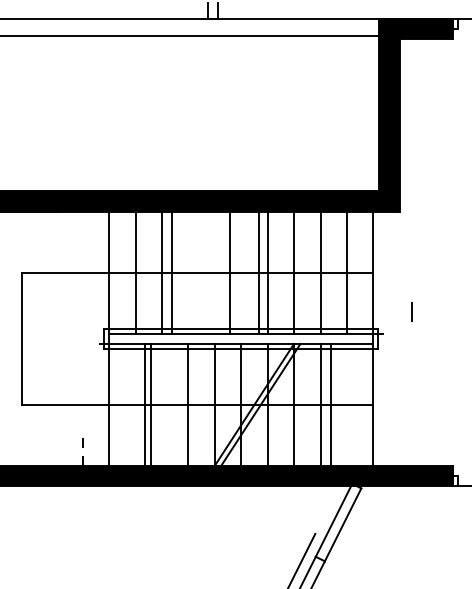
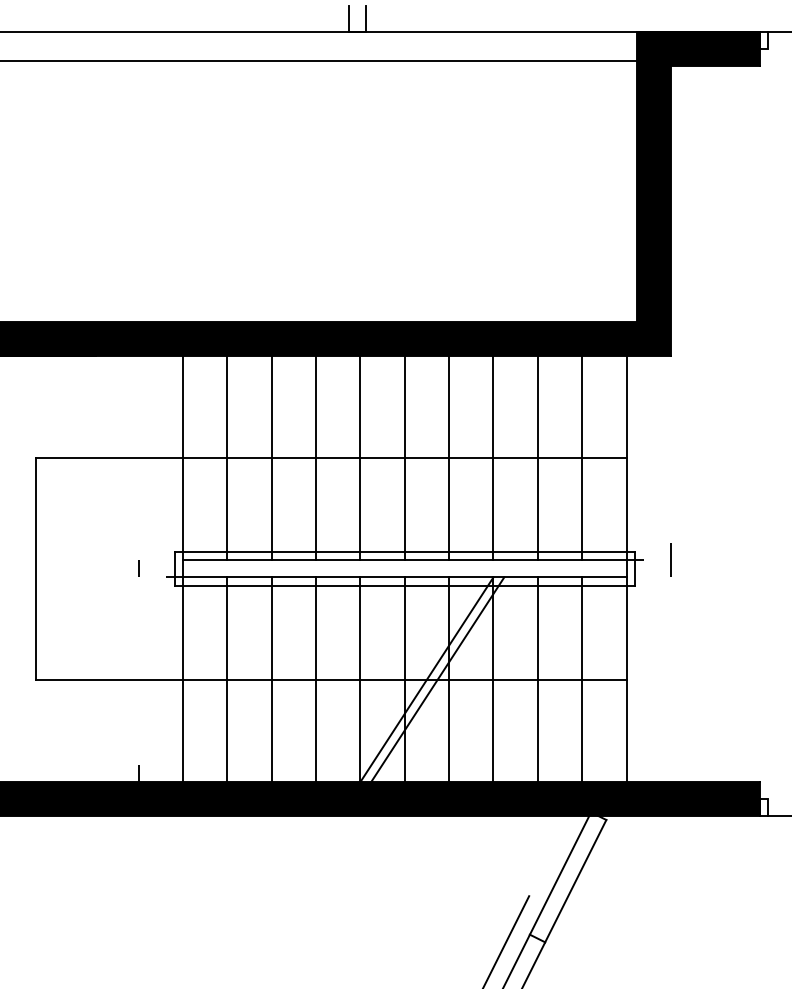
line: (172, 272) -> (316, 457), moved
line: (229, 272) -> (359, 457), moved
line: (259, 272) -> (405, 457), moved
line: (411, 311) -> (670, 559), moved
line: (144, 404) -> (270, 679), moved
line: (150, 404) -> (227, 679), moved
line: (330, 404) -> (581, 679), moved
line: (82, 442) -> (138, 568), moved

